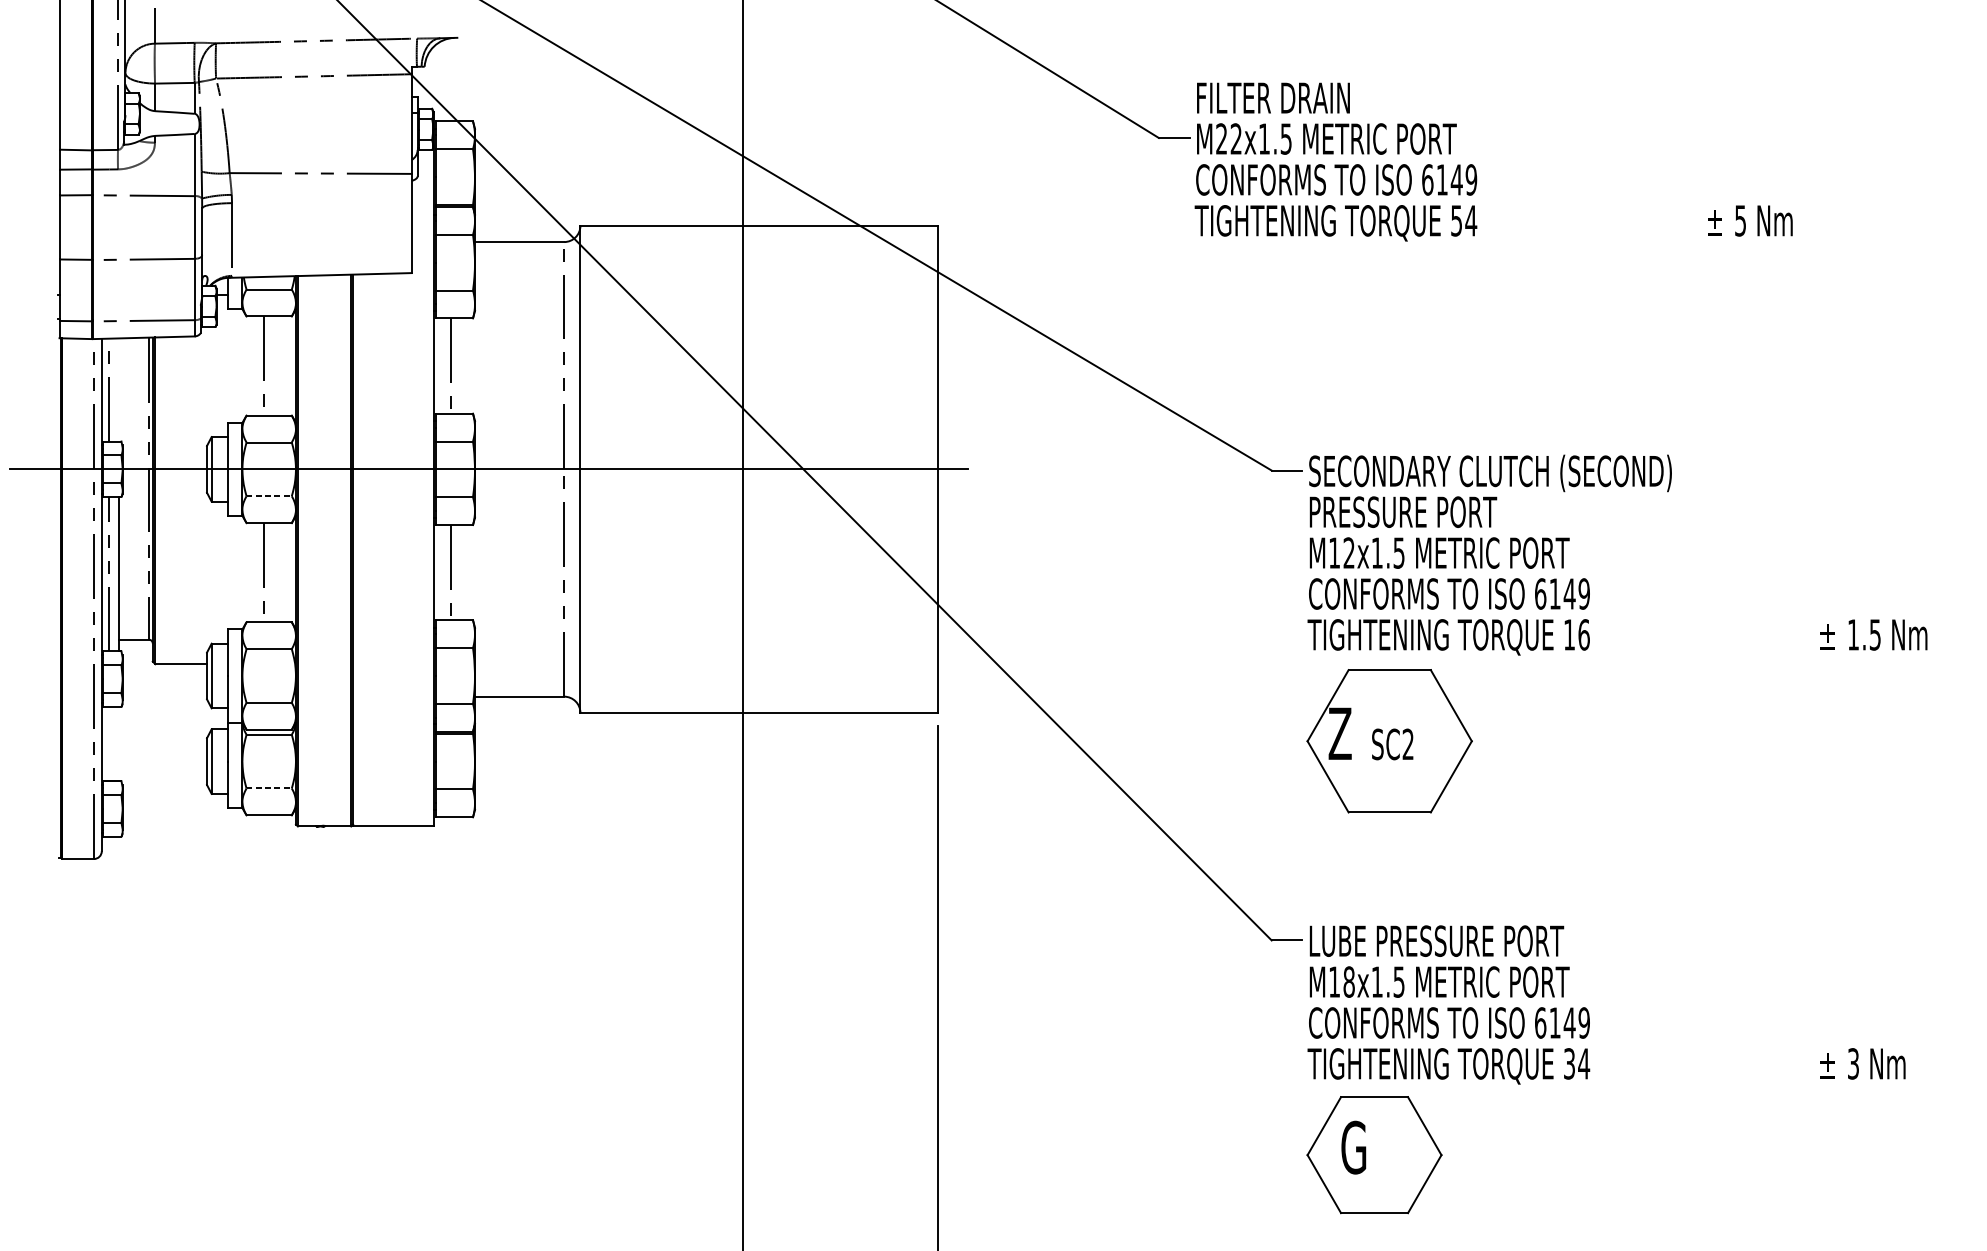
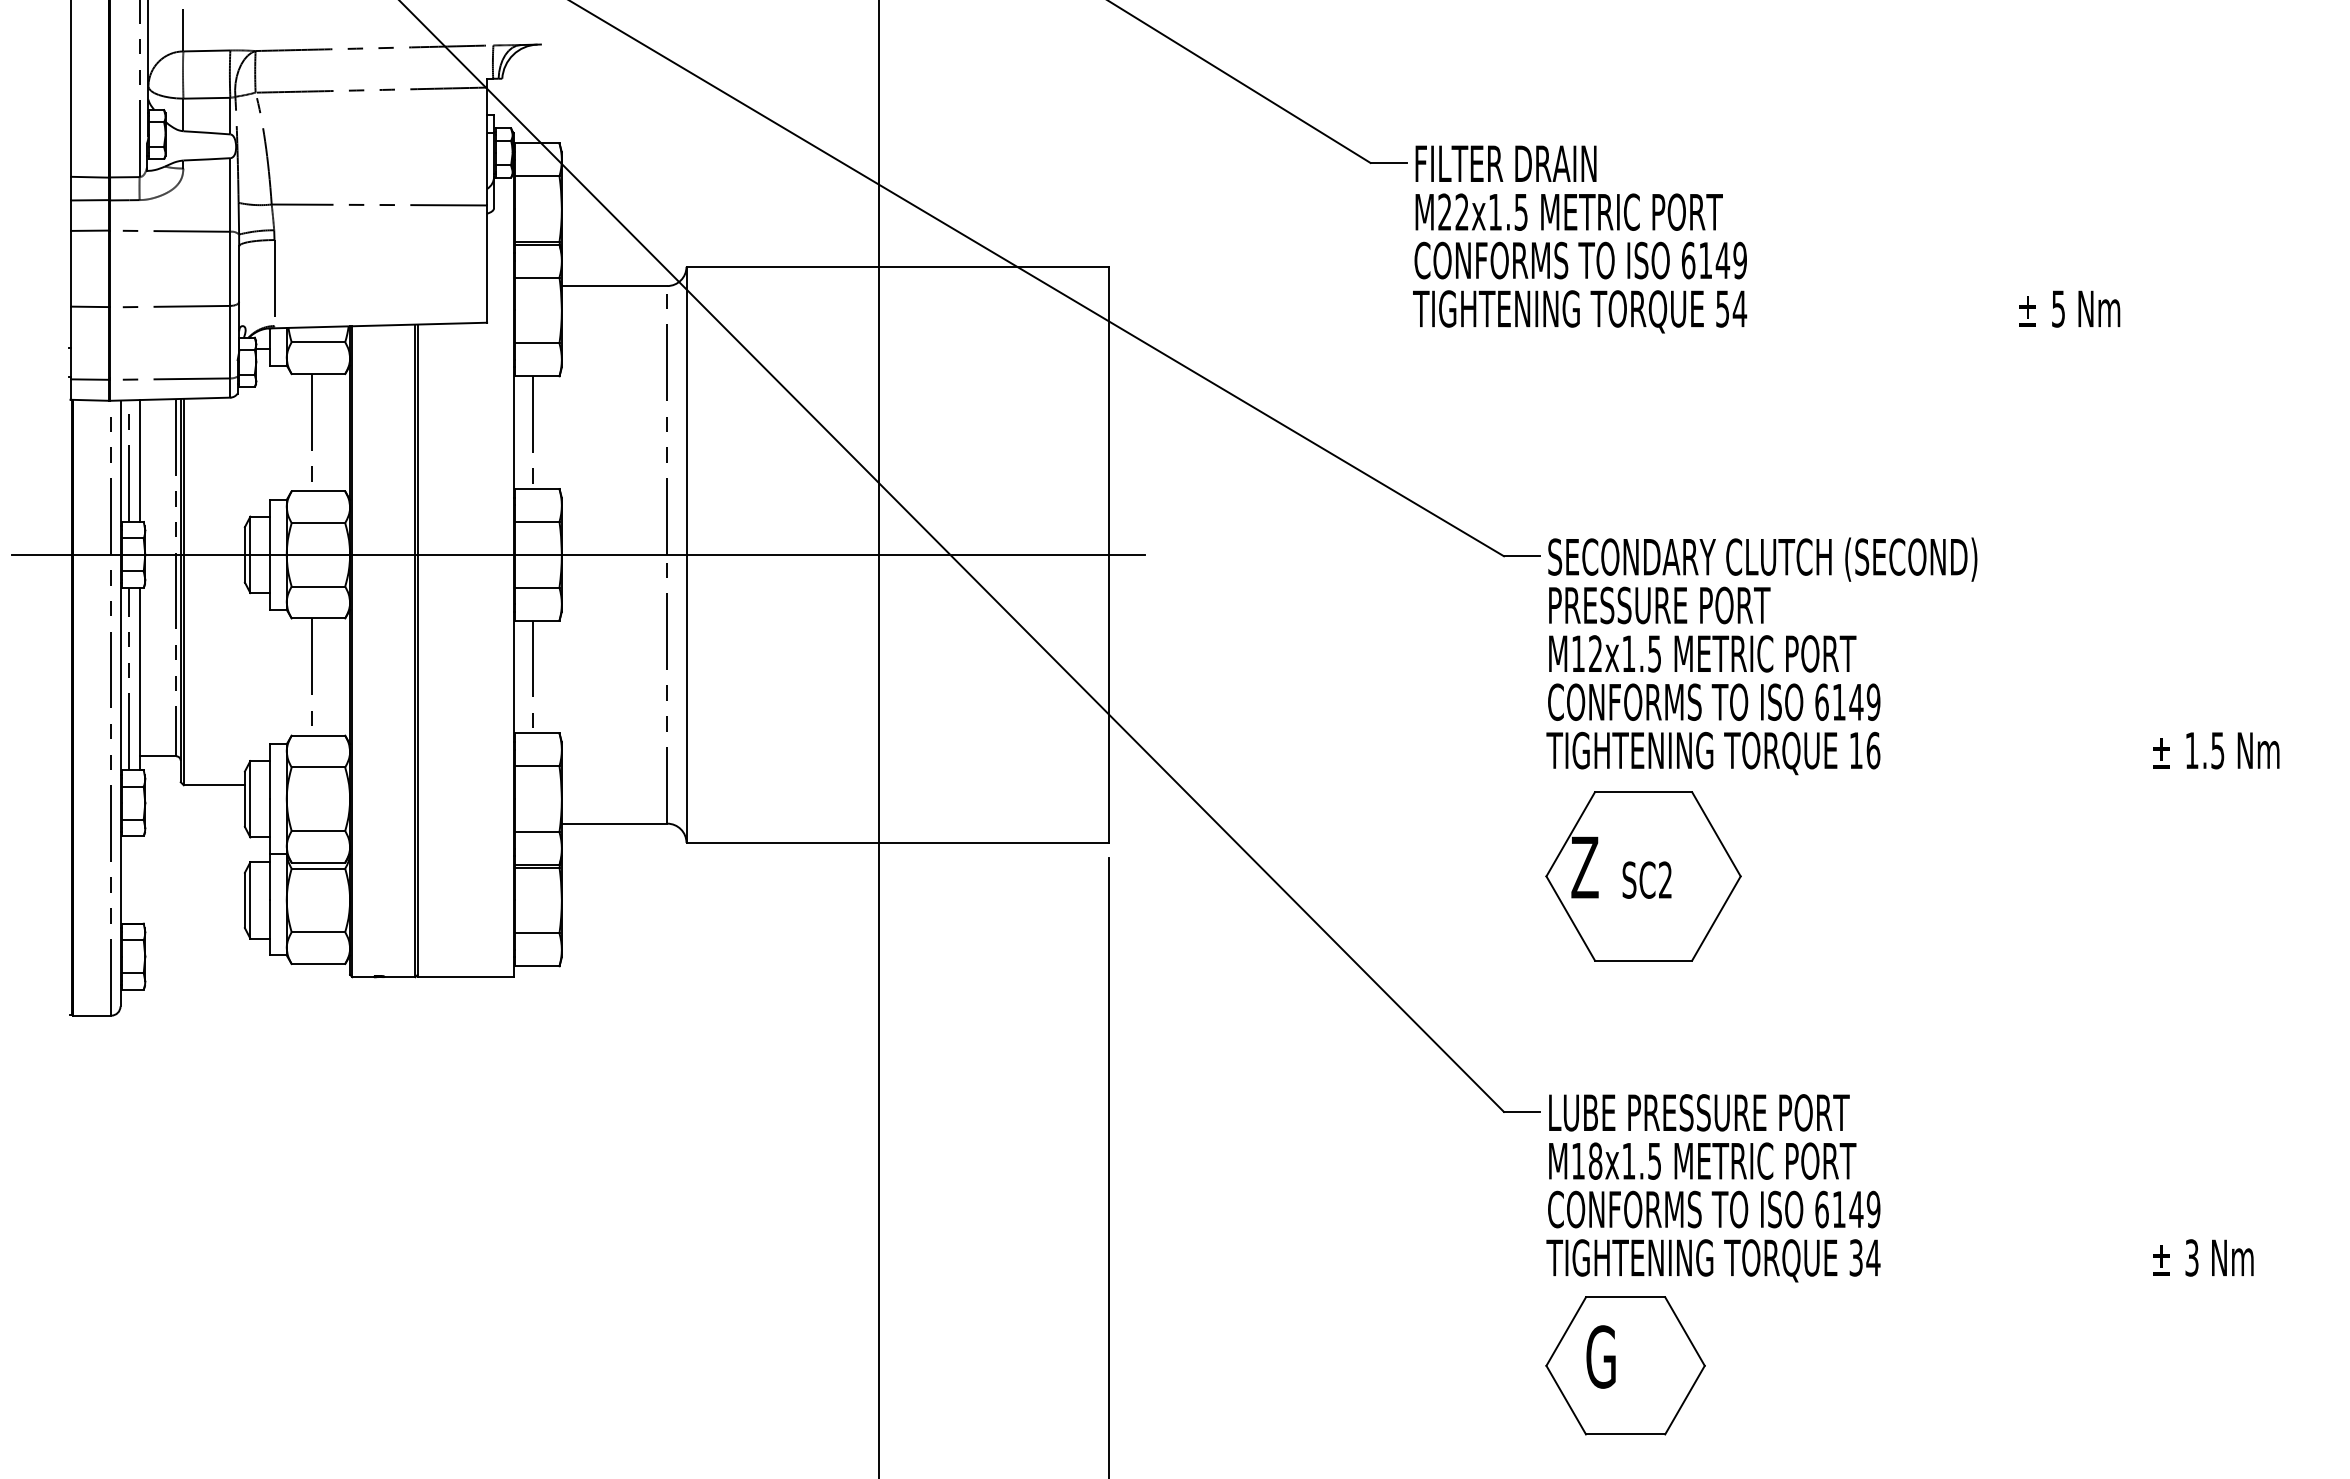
text: (1493, 162) -> (1766, 239), moved
line: (118, 389) -> (140, 460), added
line: (269, 496) -> (318, 586), dashed -> solid
line: (269, 788) -> (318, 932), dashed -> solid

